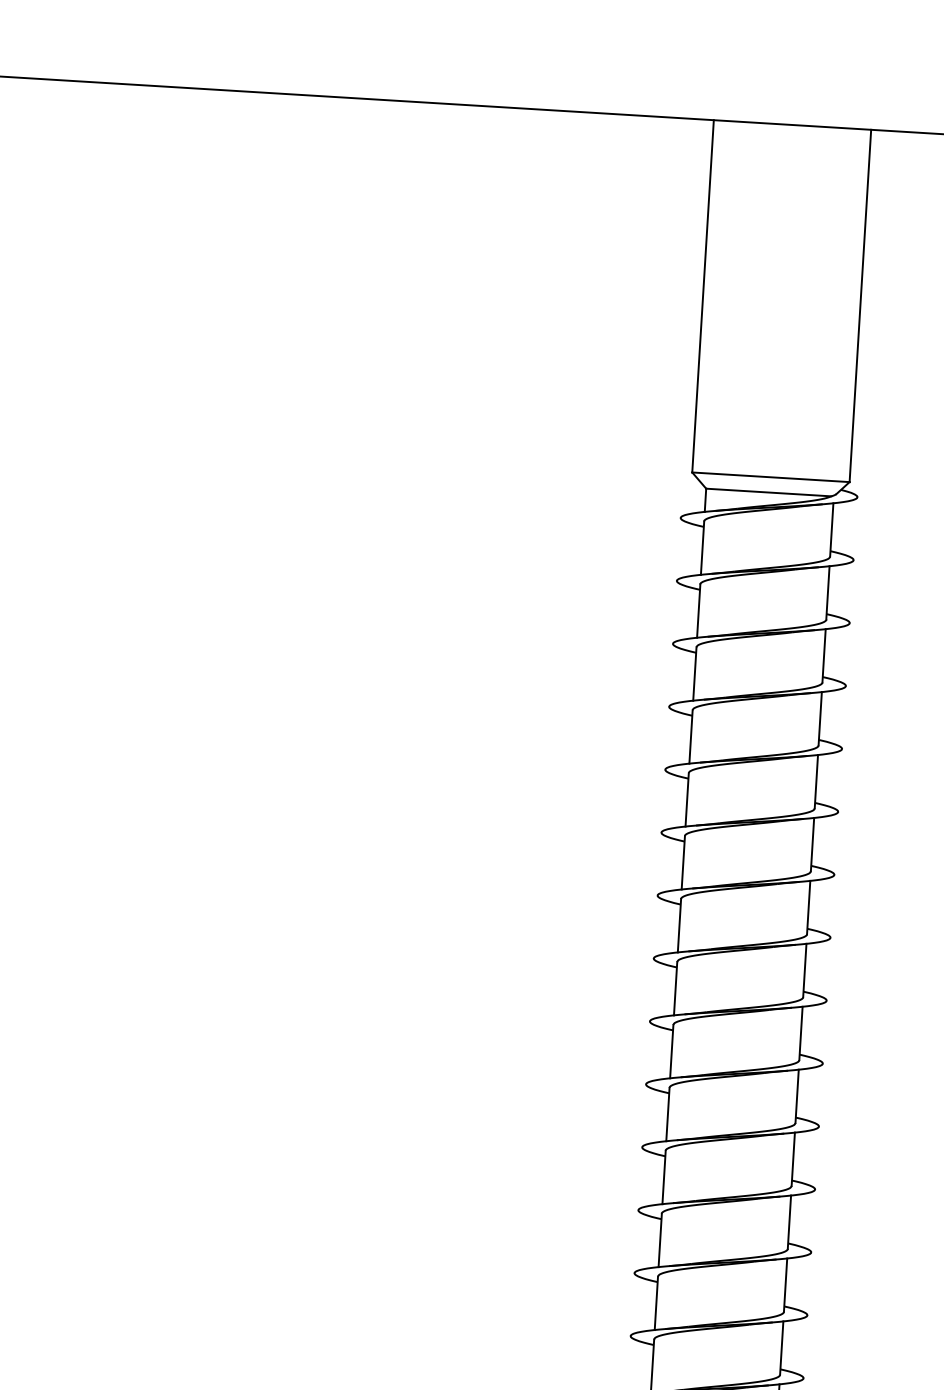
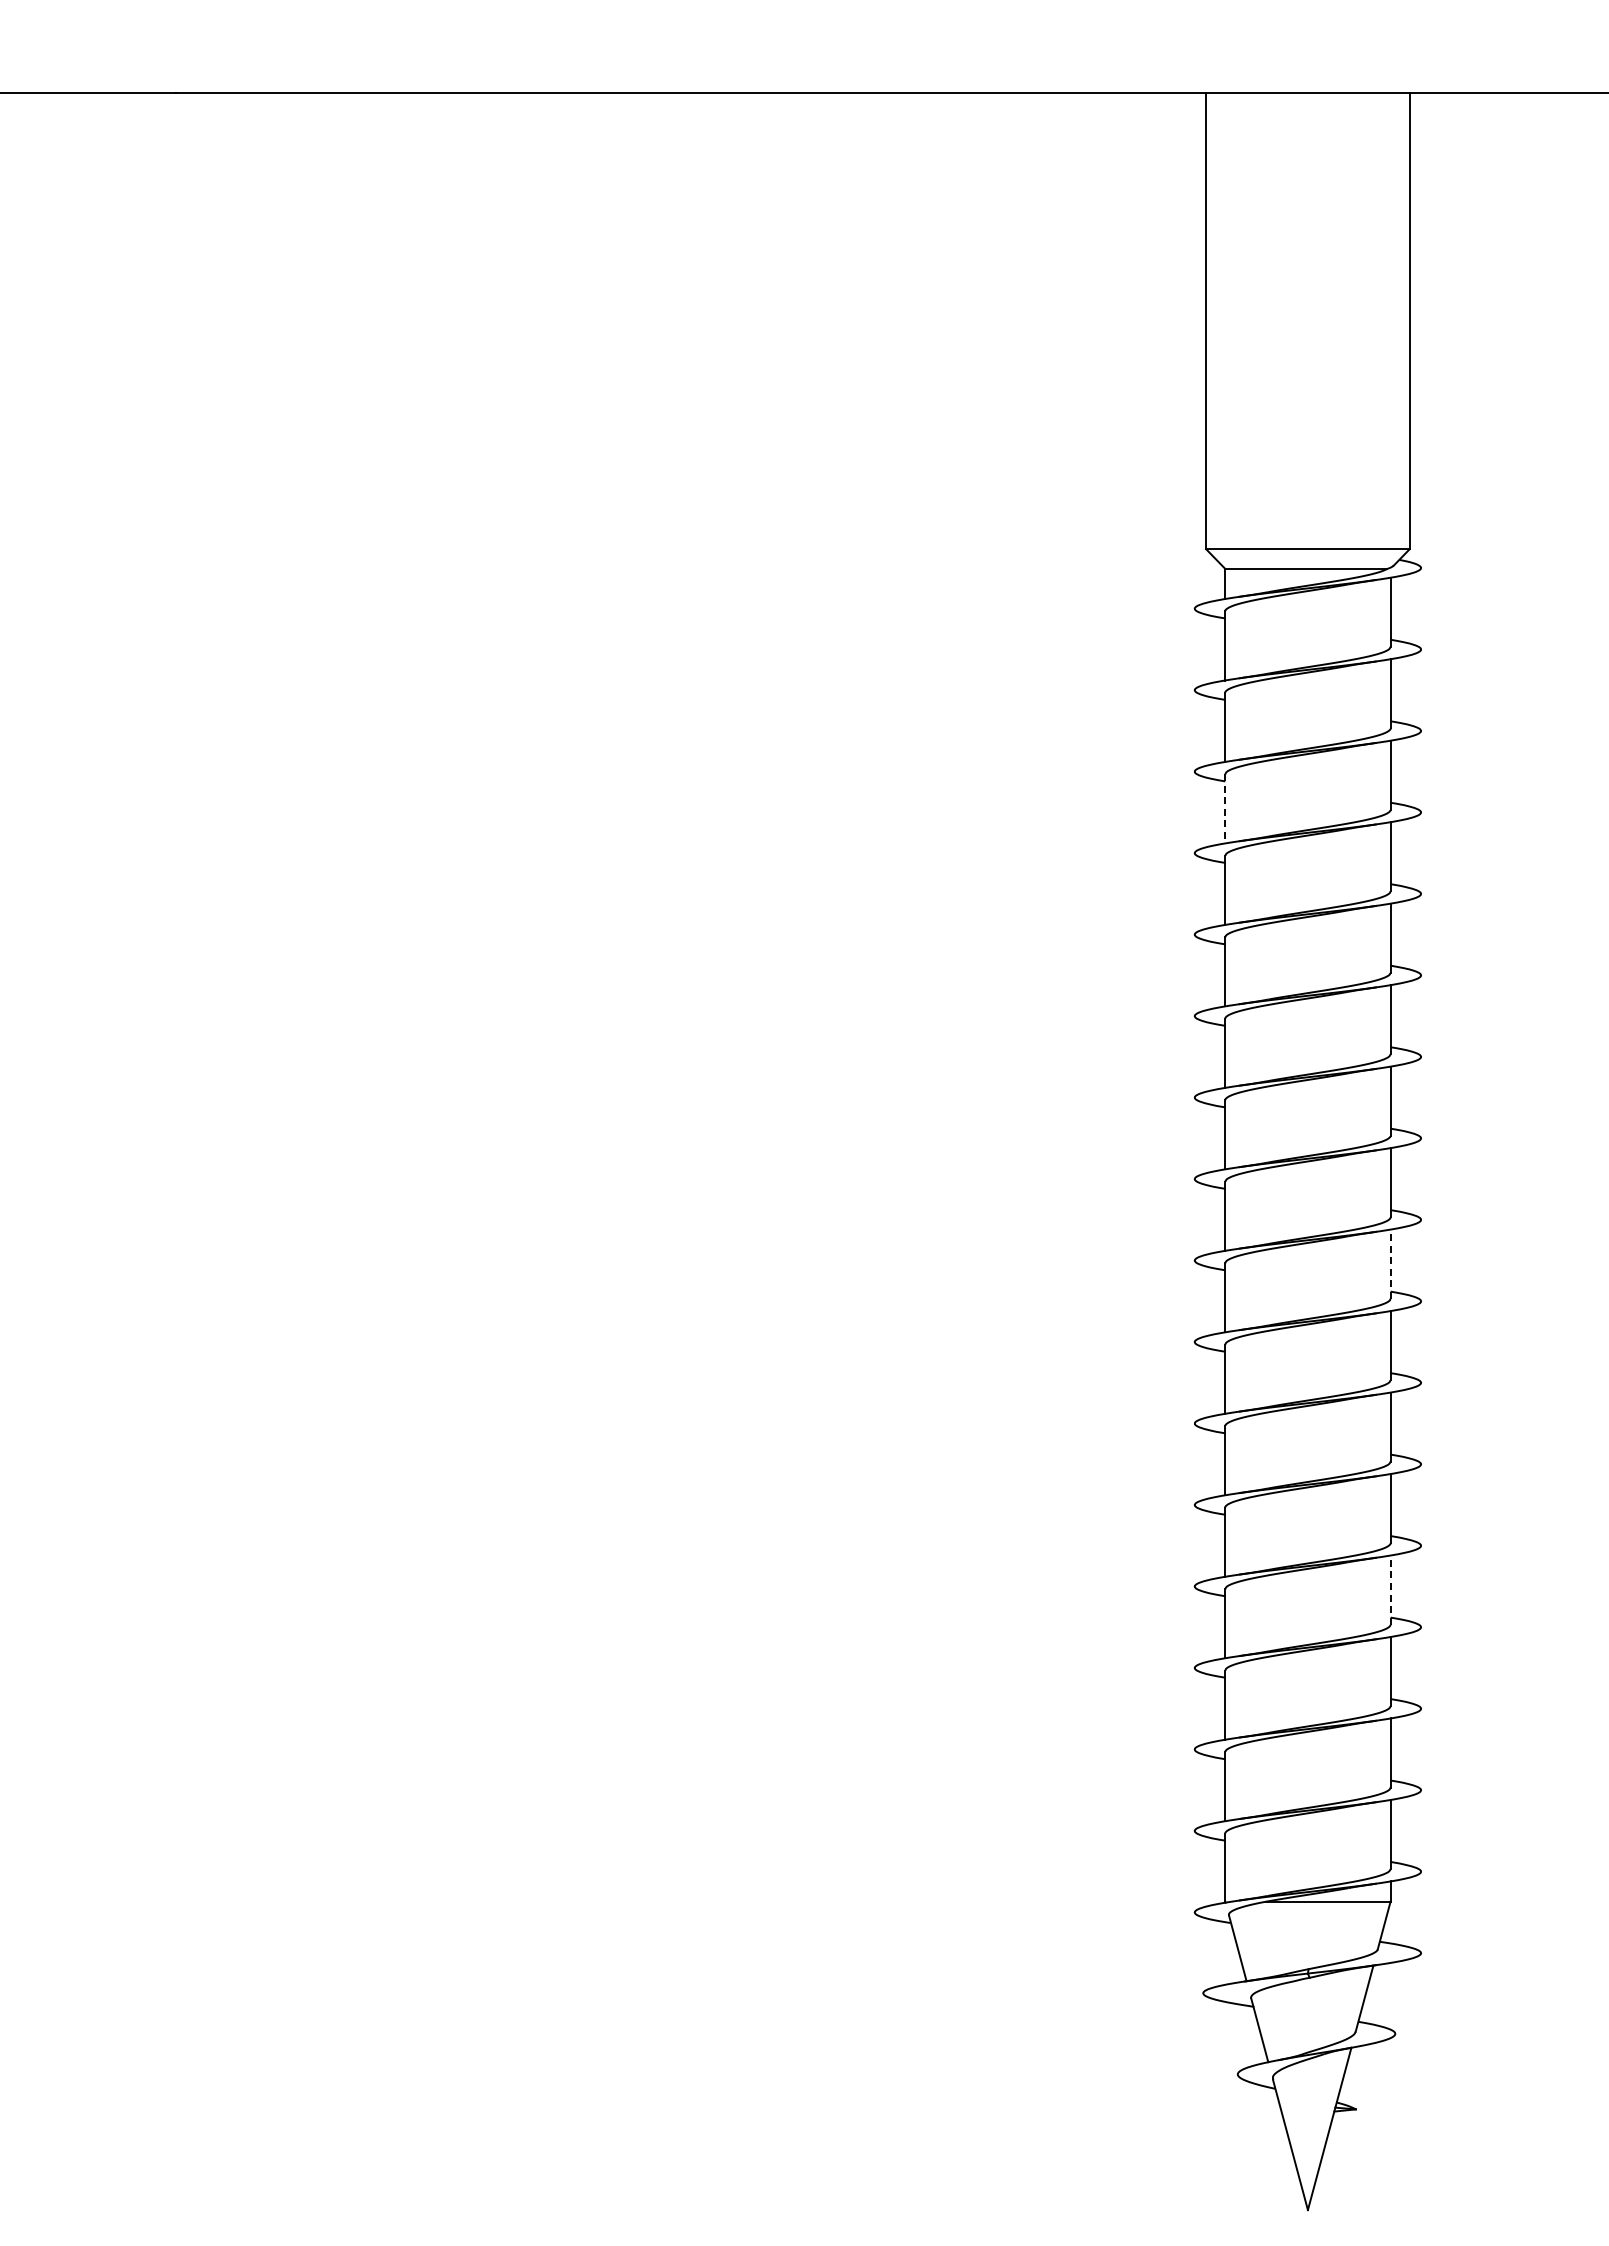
line: (695, 673) -> (1225, 808), solid -> dashed
line: (800, 1033) -> (1390, 1264), solid -> dashed
line: (785, 1285) -> (1390, 1590), solid -> dashed

